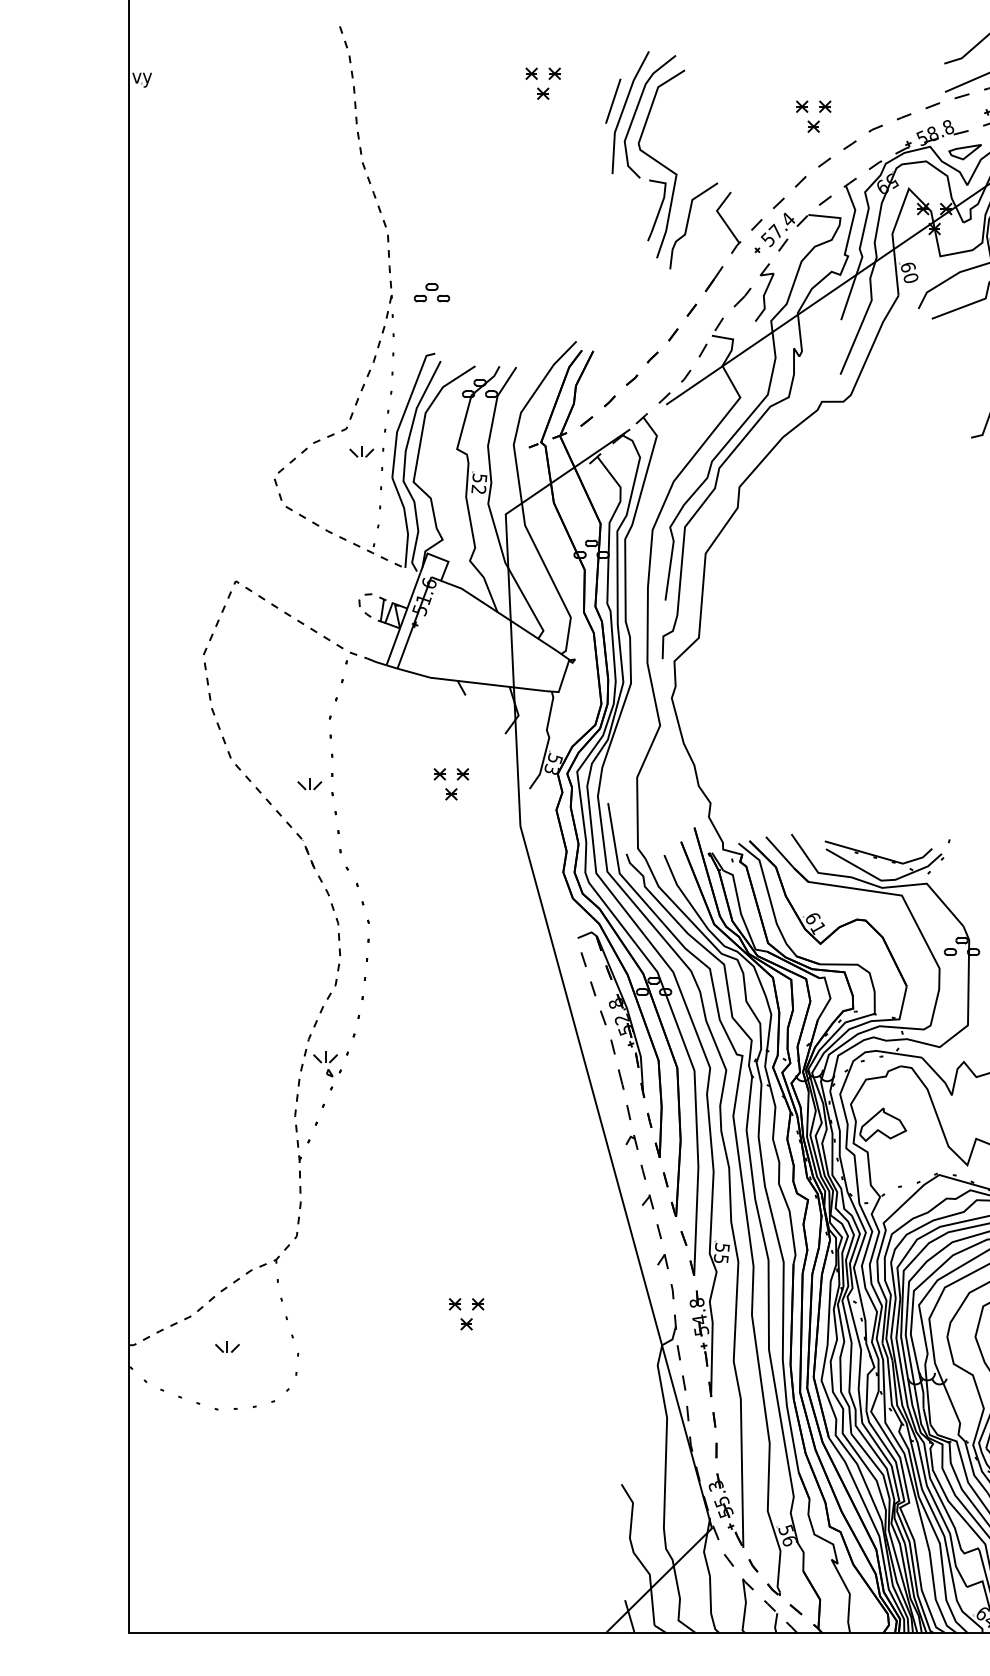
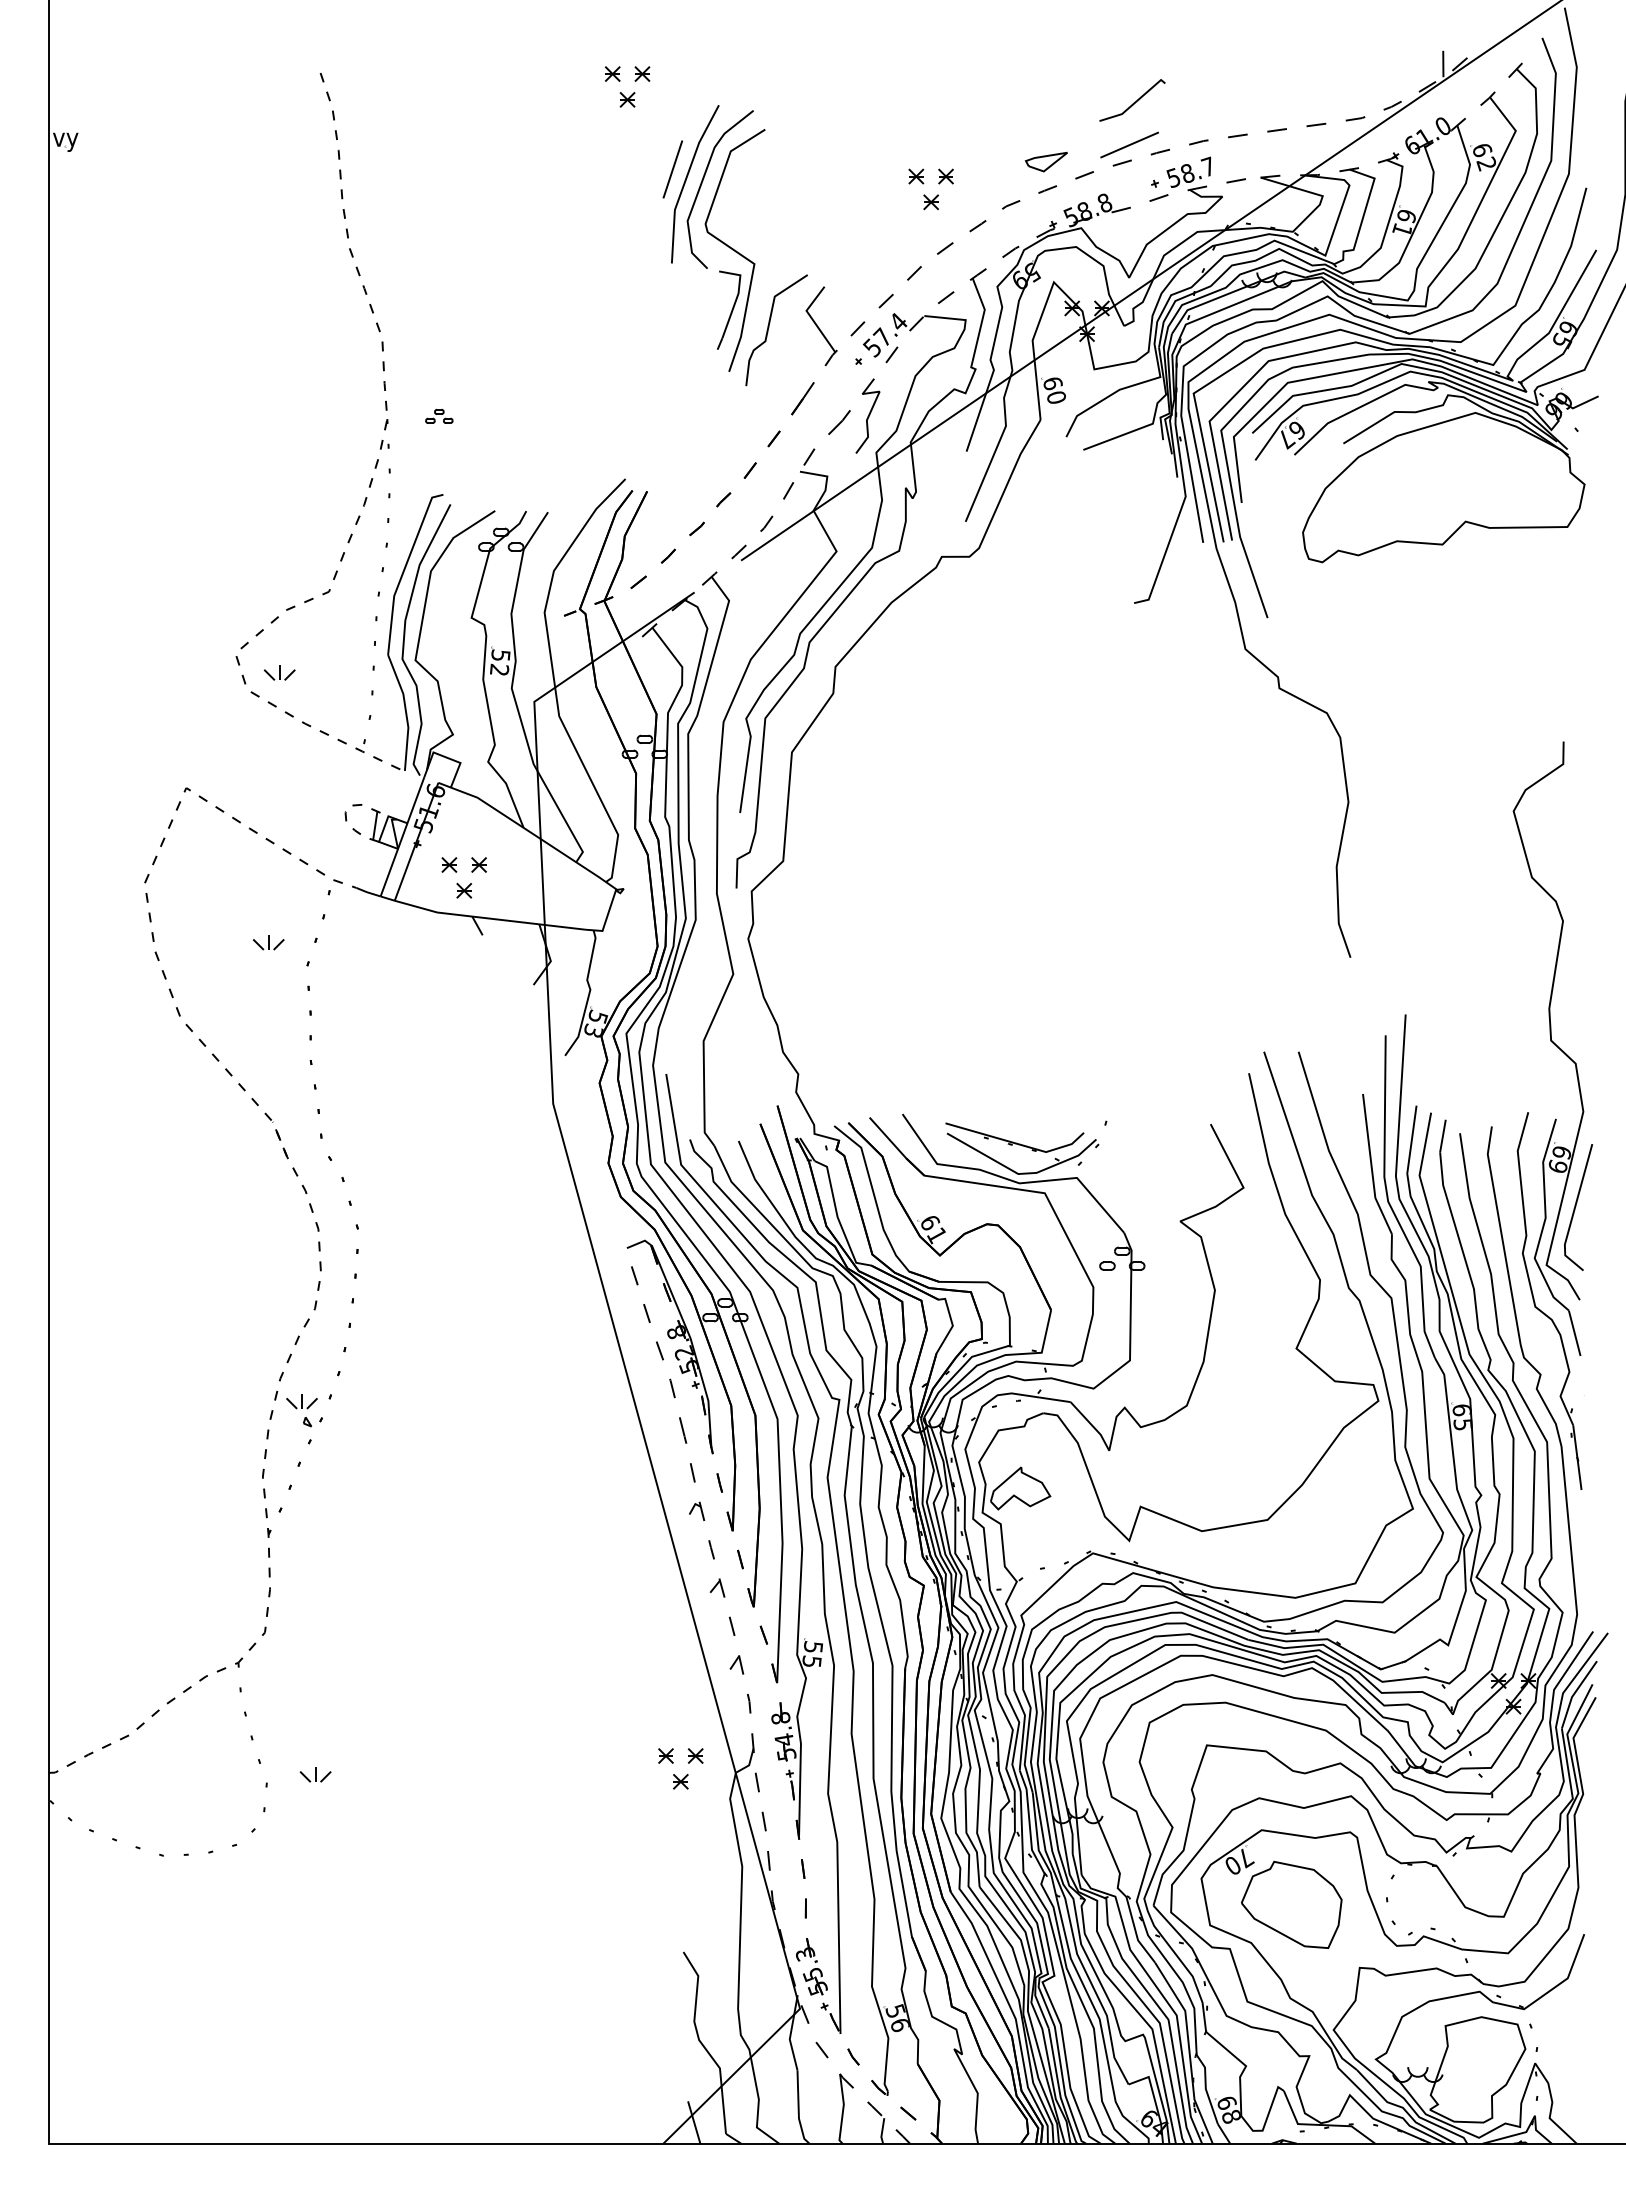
part: (538, 88) -> (621, 92), moved
part: (964, 152) -> (1045, 162), moved
part: (432, 292) -> (439, 416), size x0.6
part: (361, 451) -> (279, 672), moved
part: (309, 784) -> (268, 942), moved
part: (446, 787) -> (457, 882), moved
part: (461, 1318) -> (674, 1774), moved
part: (227, 1346) -> (315, 1774), moved

